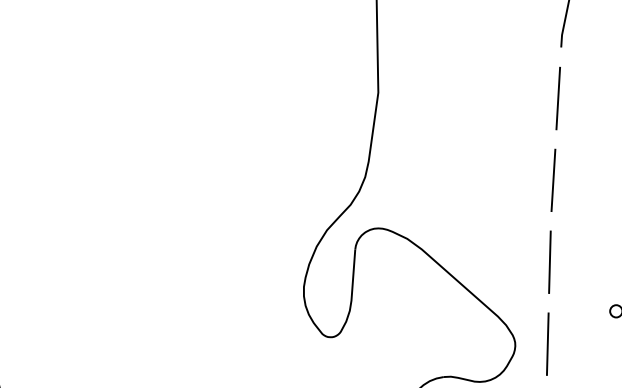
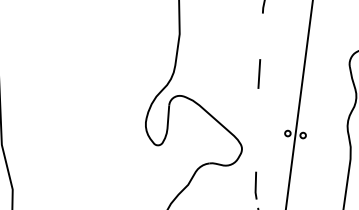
line: (558, 97) -> (261, 36), removed
line: (549, 262) -> (257, 111), removed
line: (547, 344) -> (256, 148), removed

